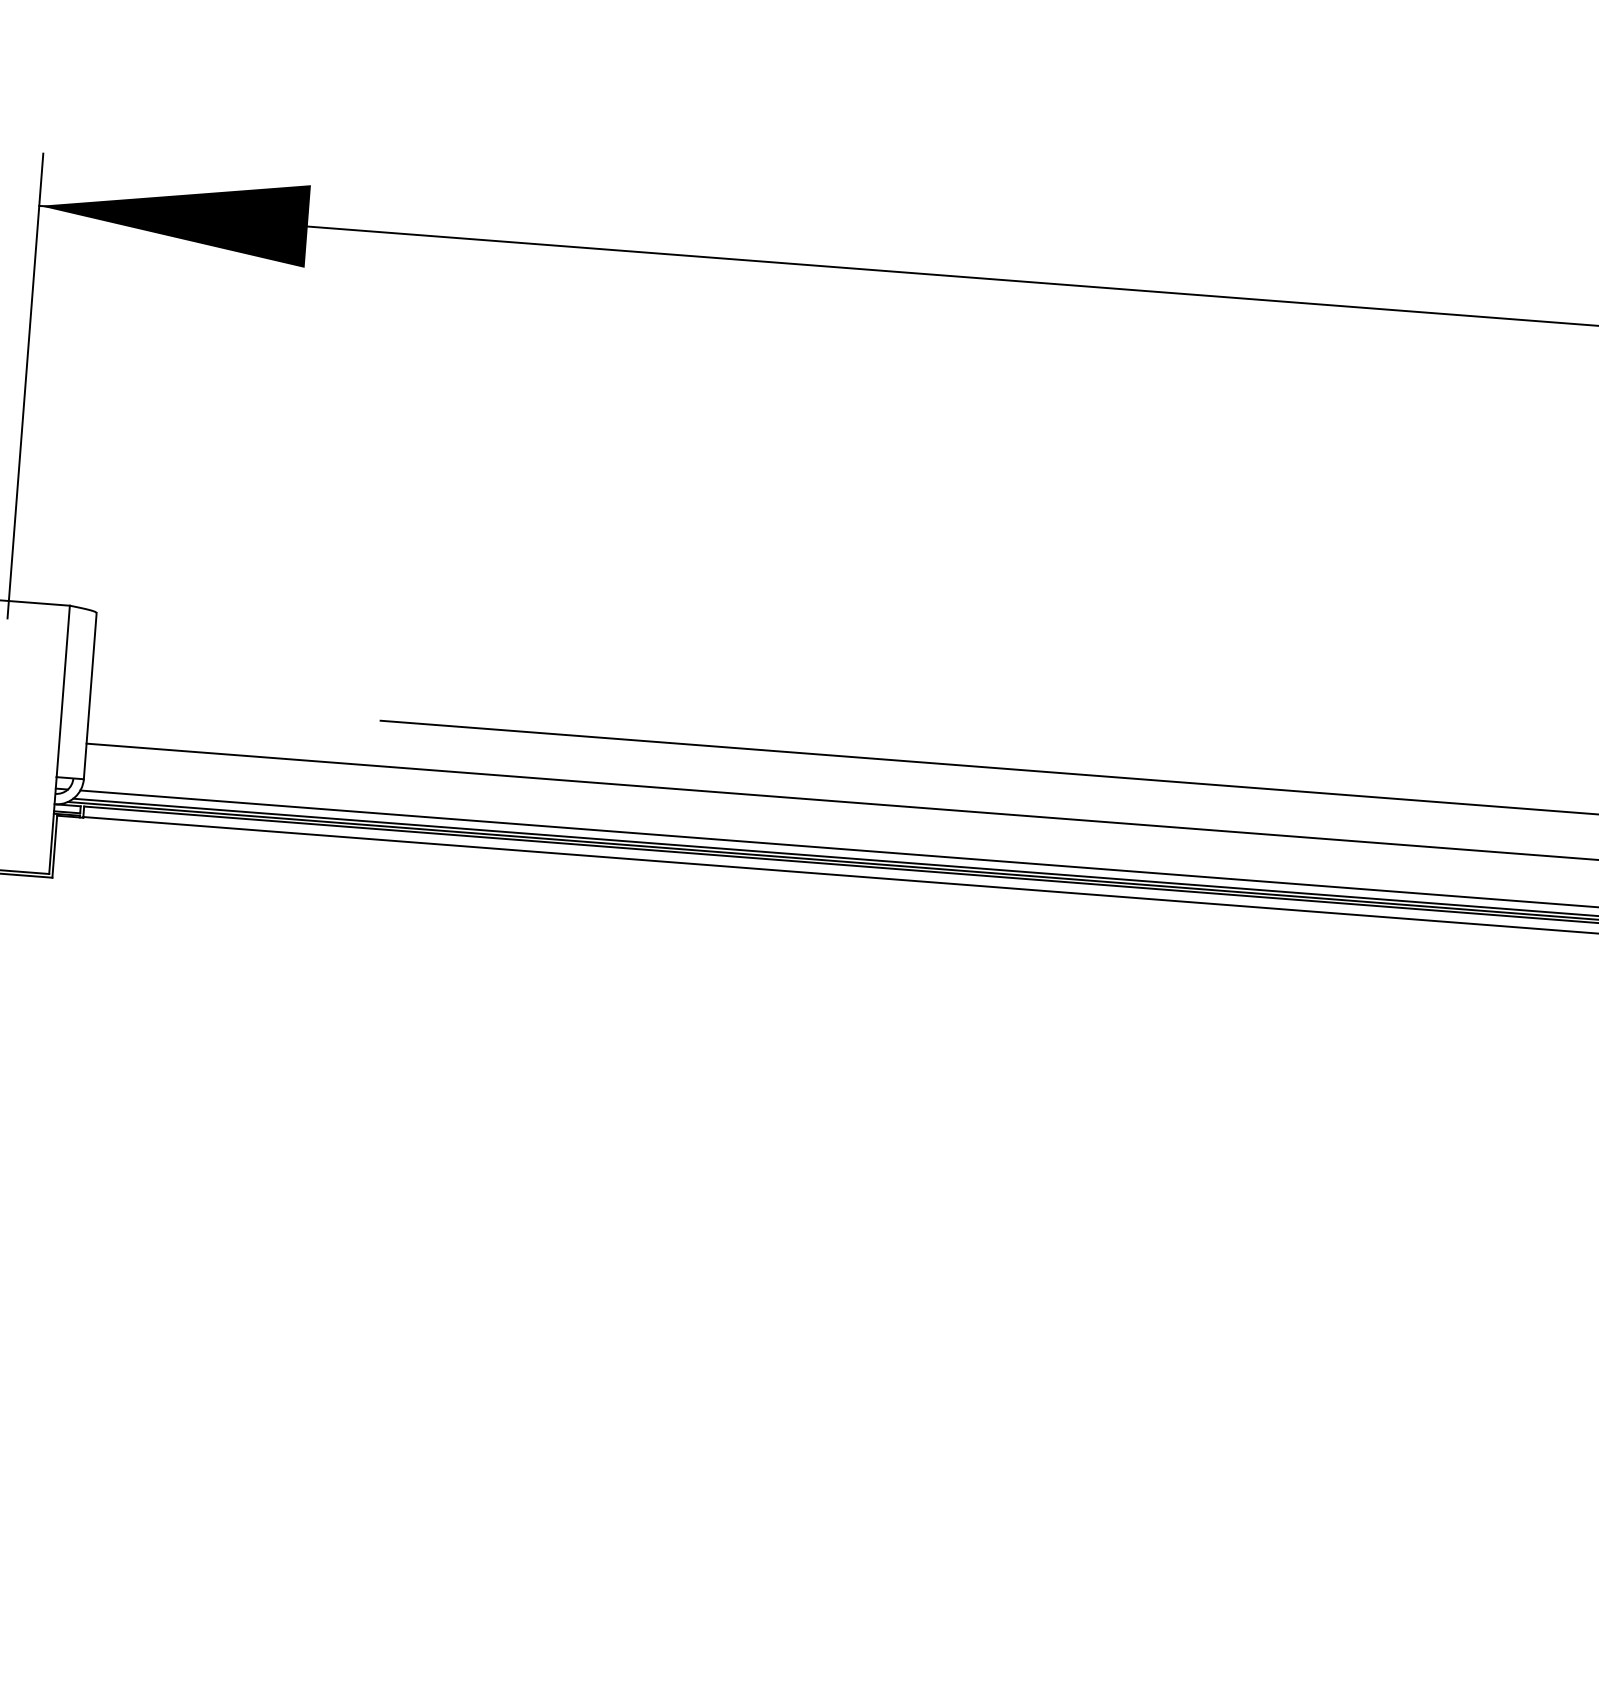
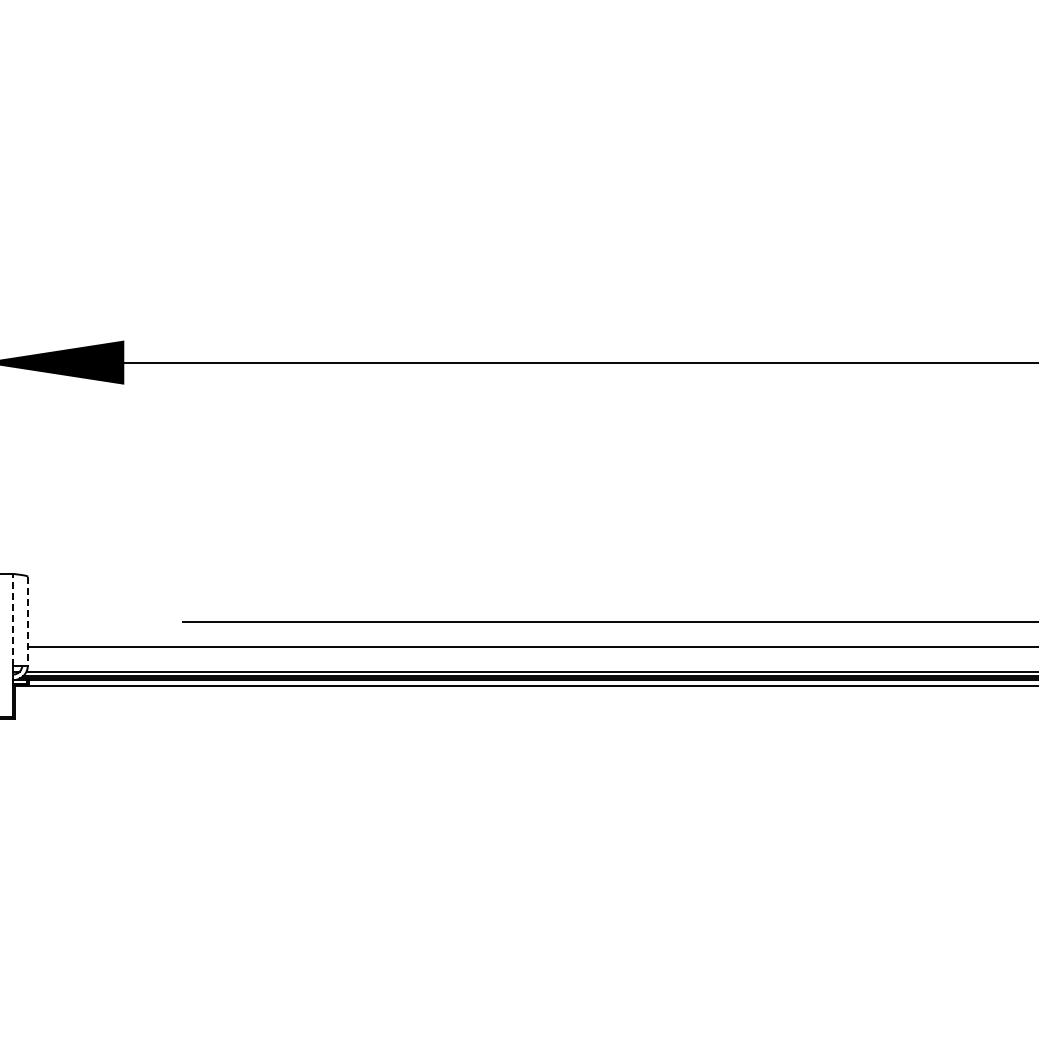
line: (63, 690) -> (13, 619), solid -> dashed
line: (89, 696) -> (27, 621), solid -> dashed

